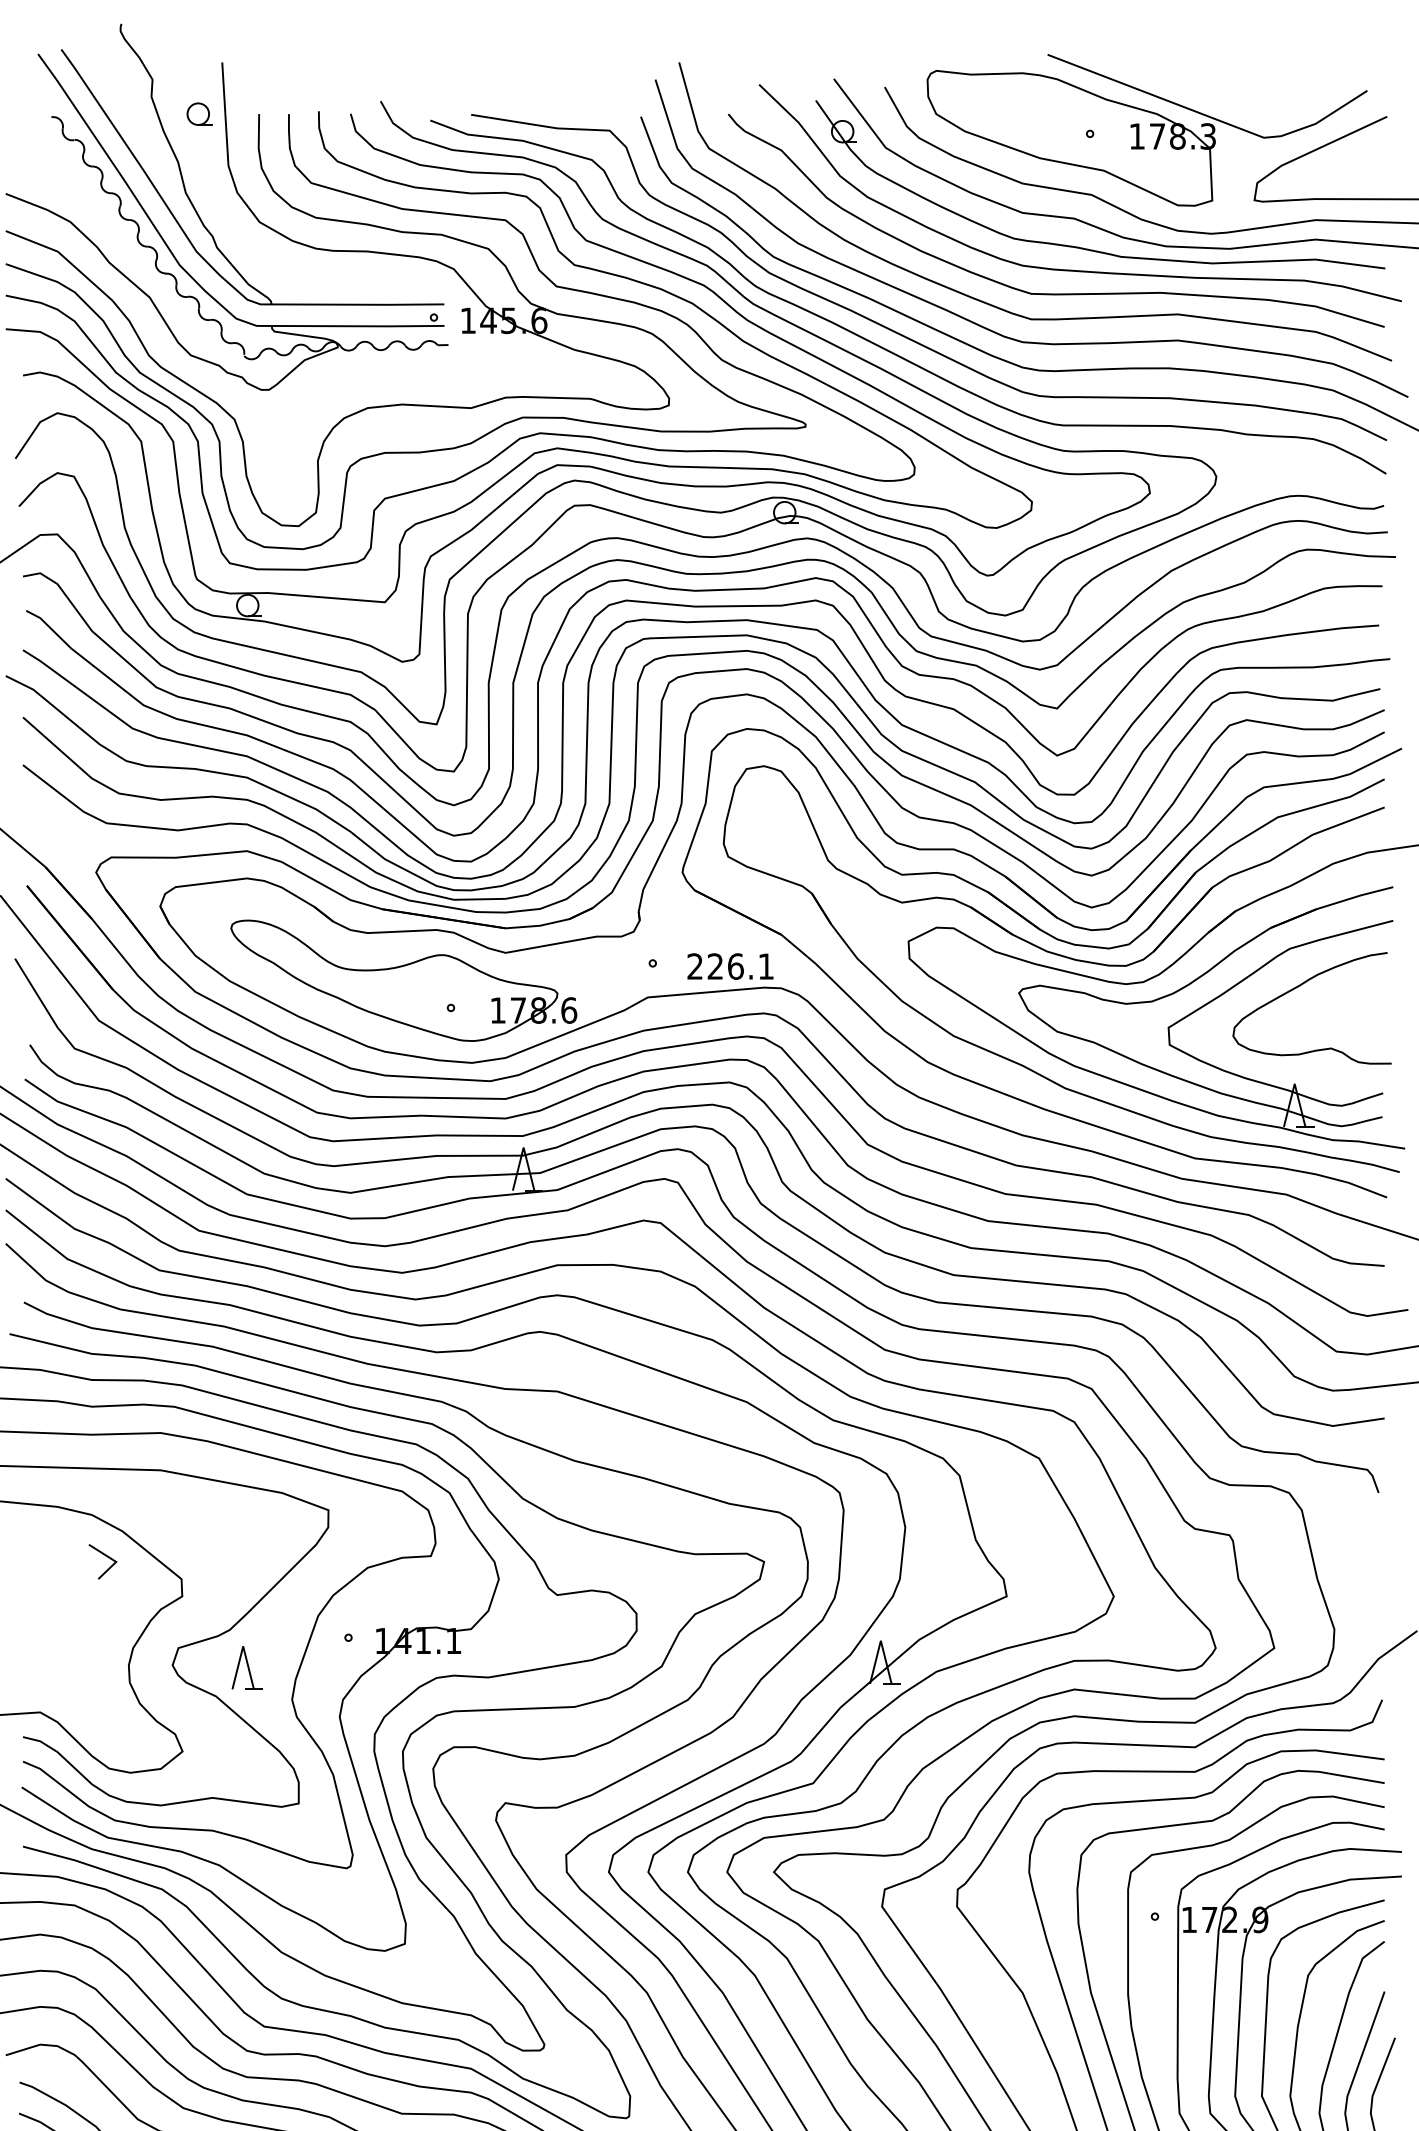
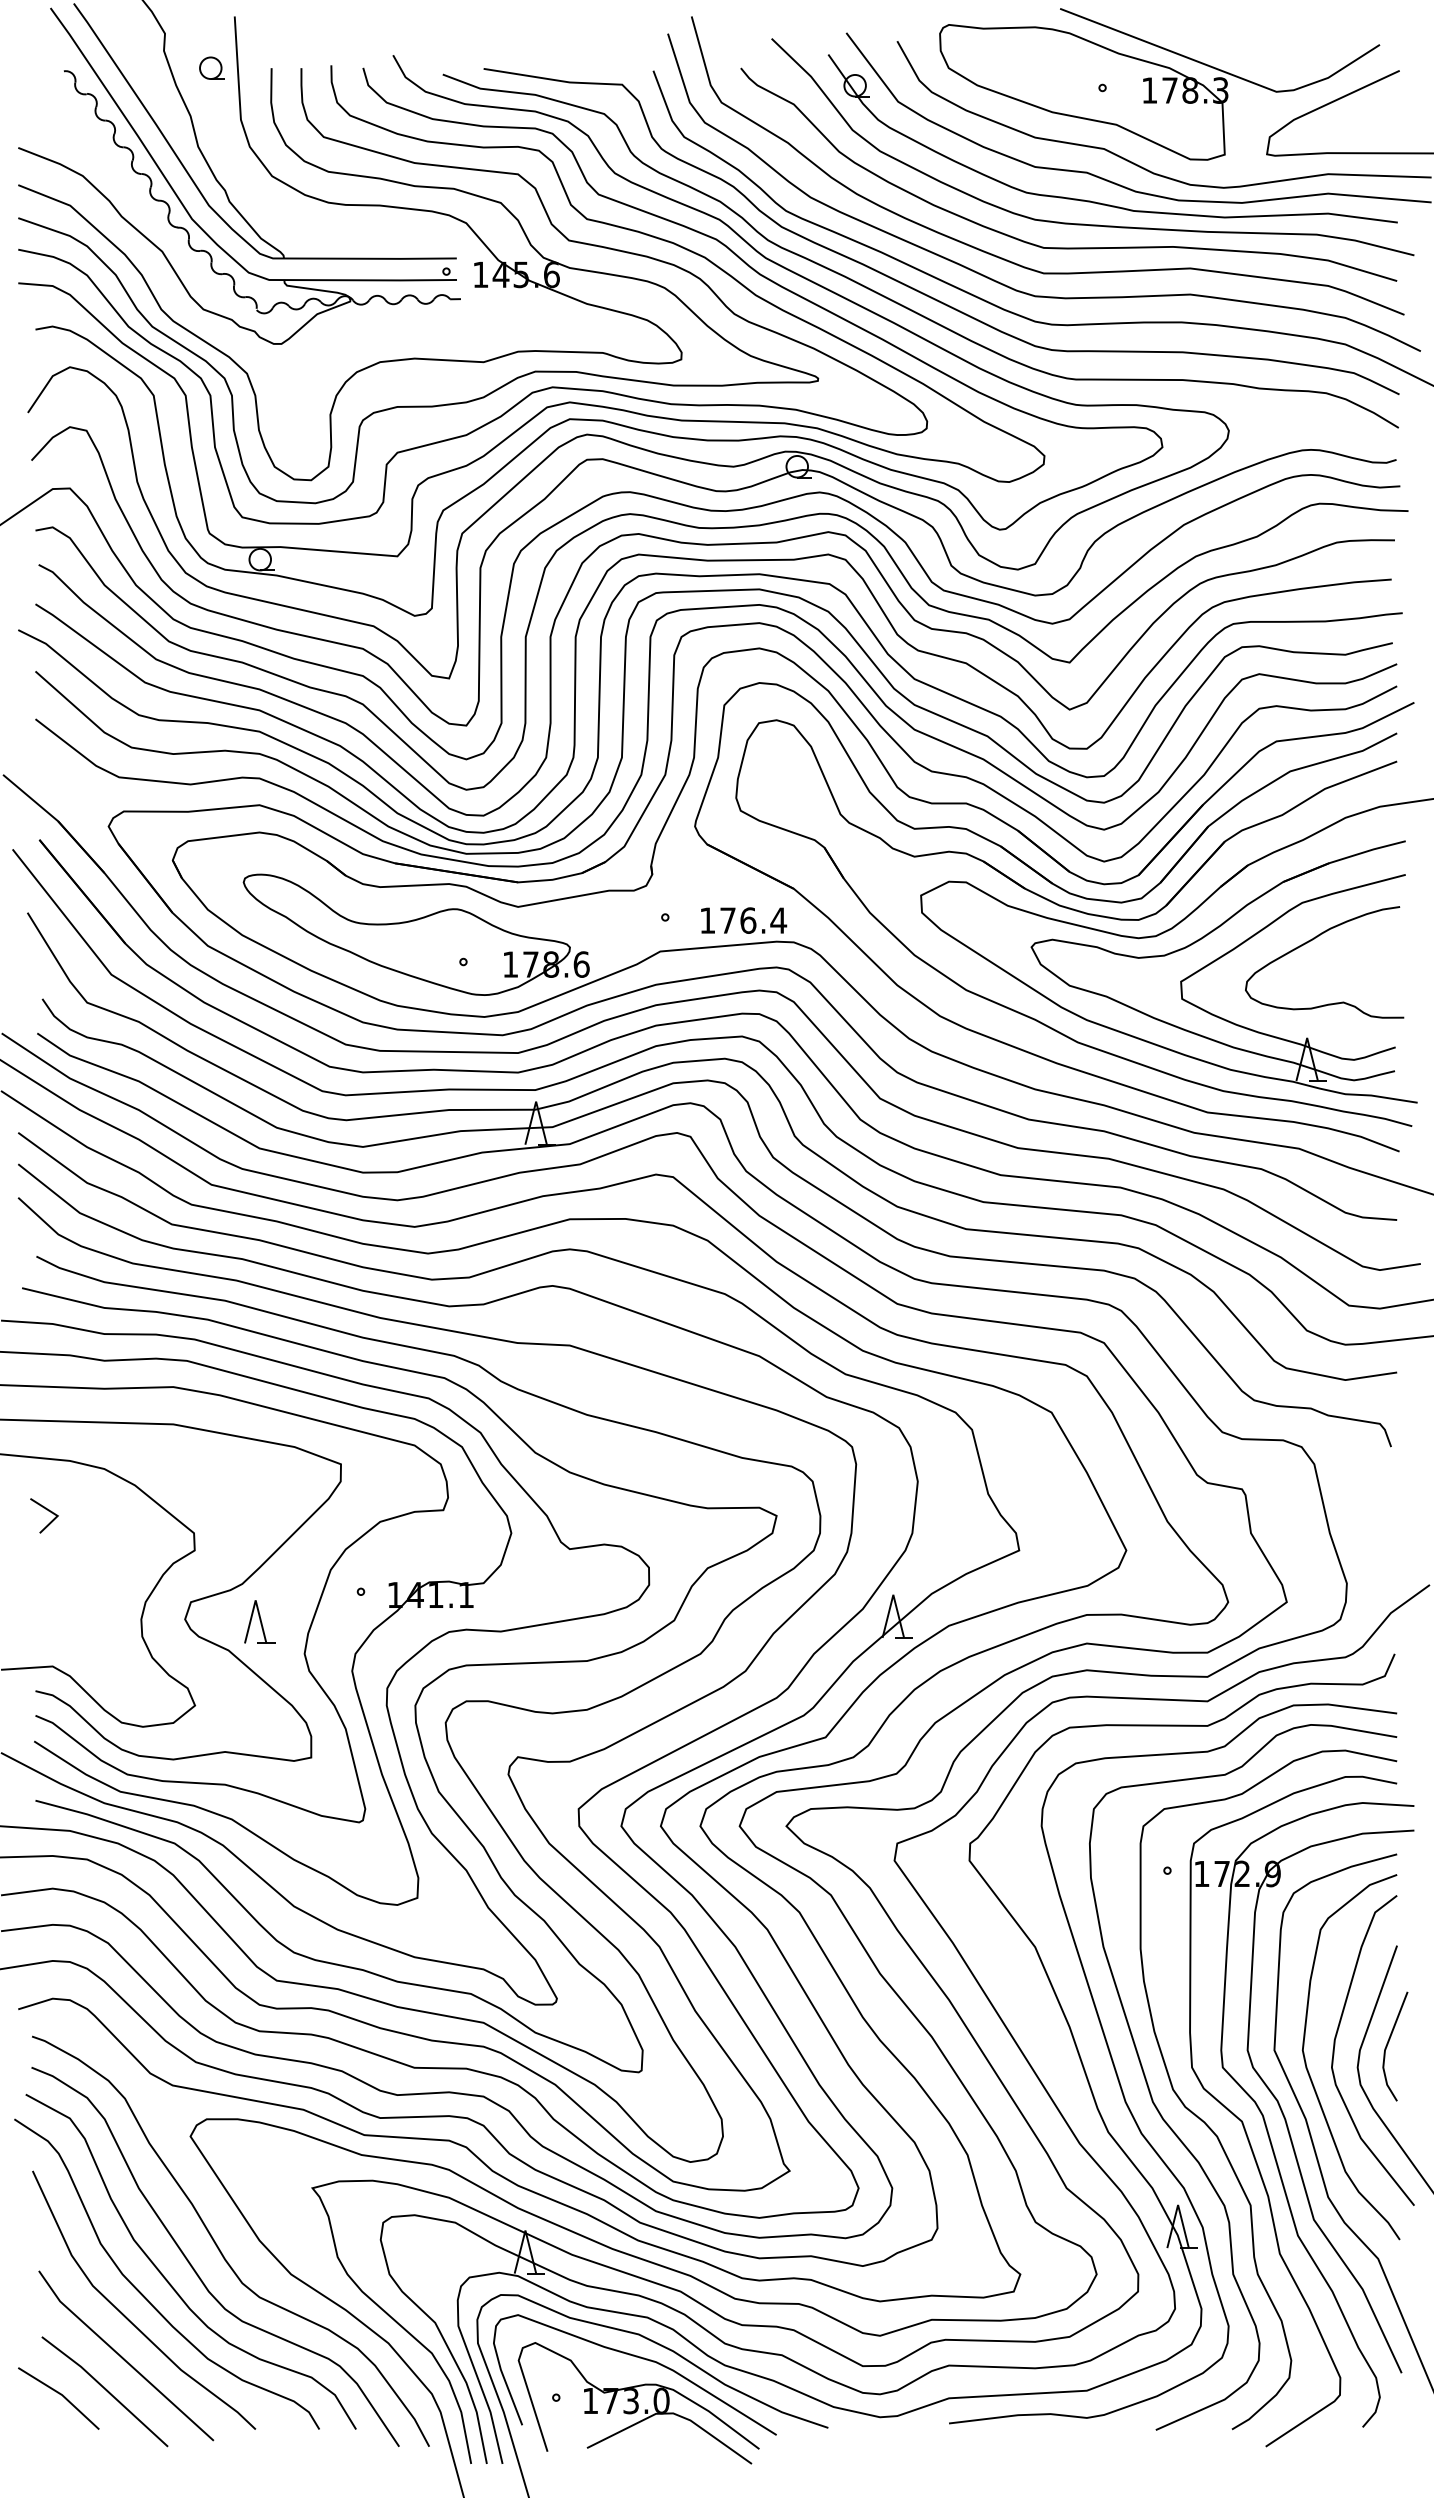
text: (731, 966) -> (743, 920), 226.1 -> 176.4
line: (107, 1557) -> (48, 1511), moved

